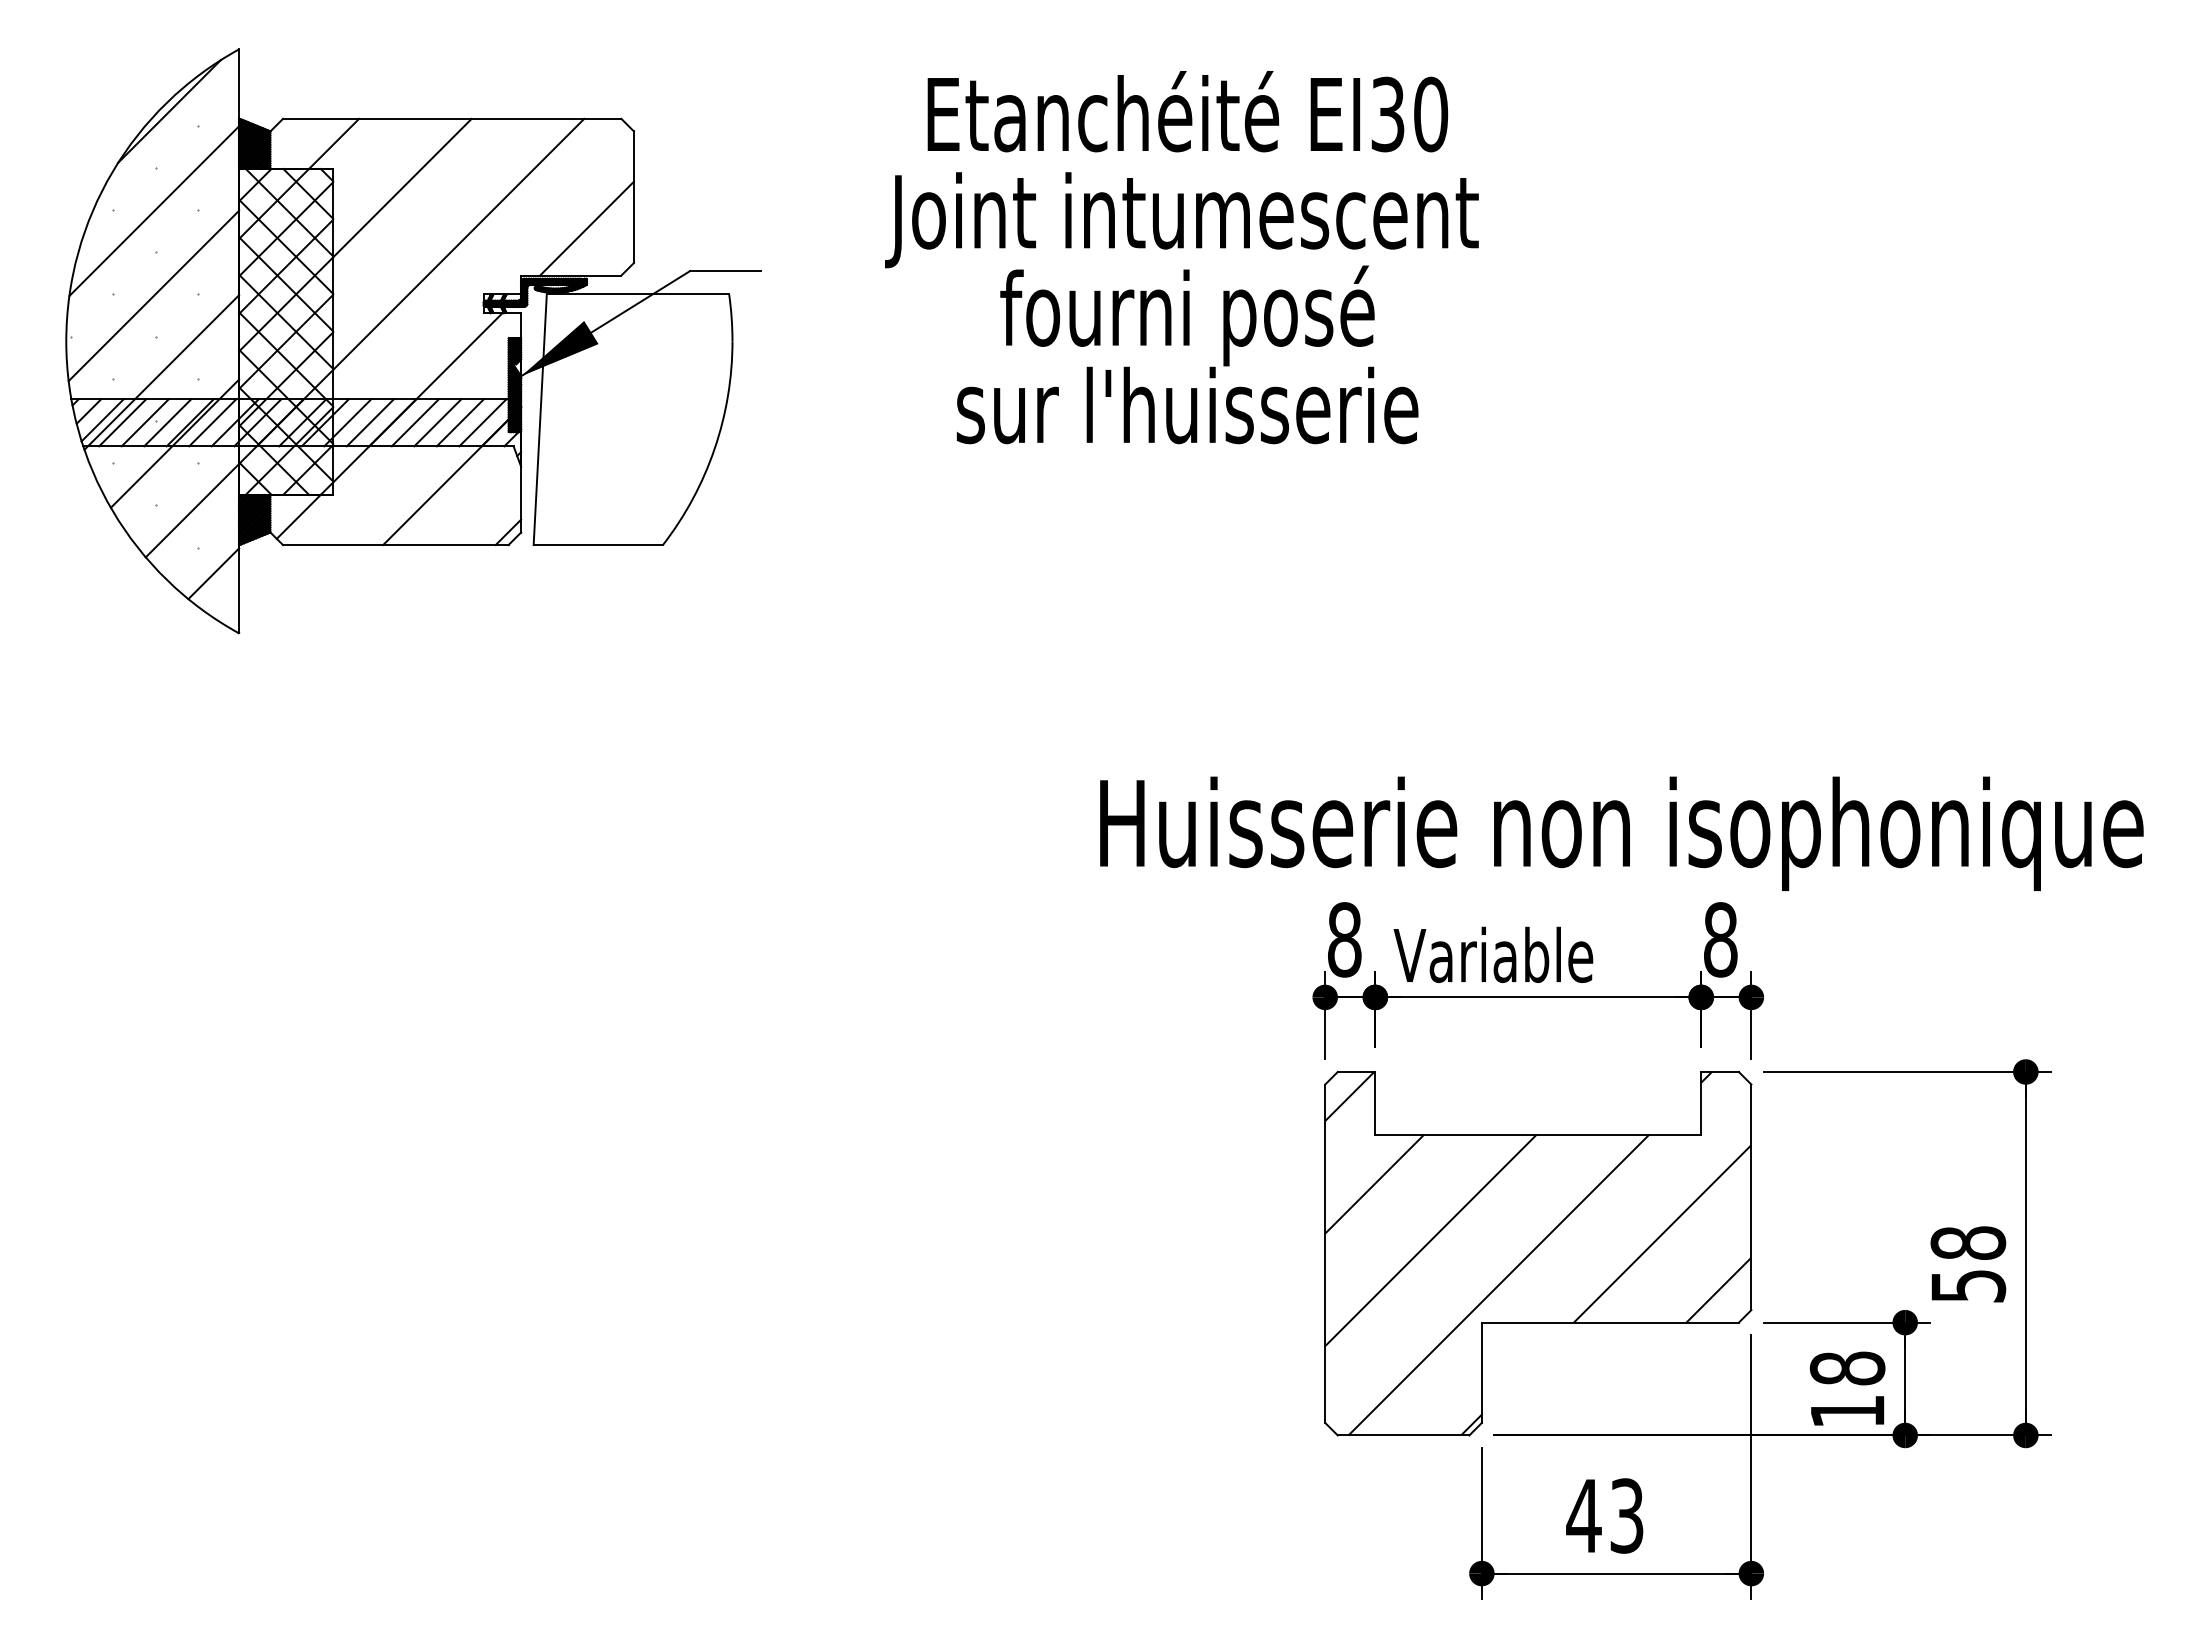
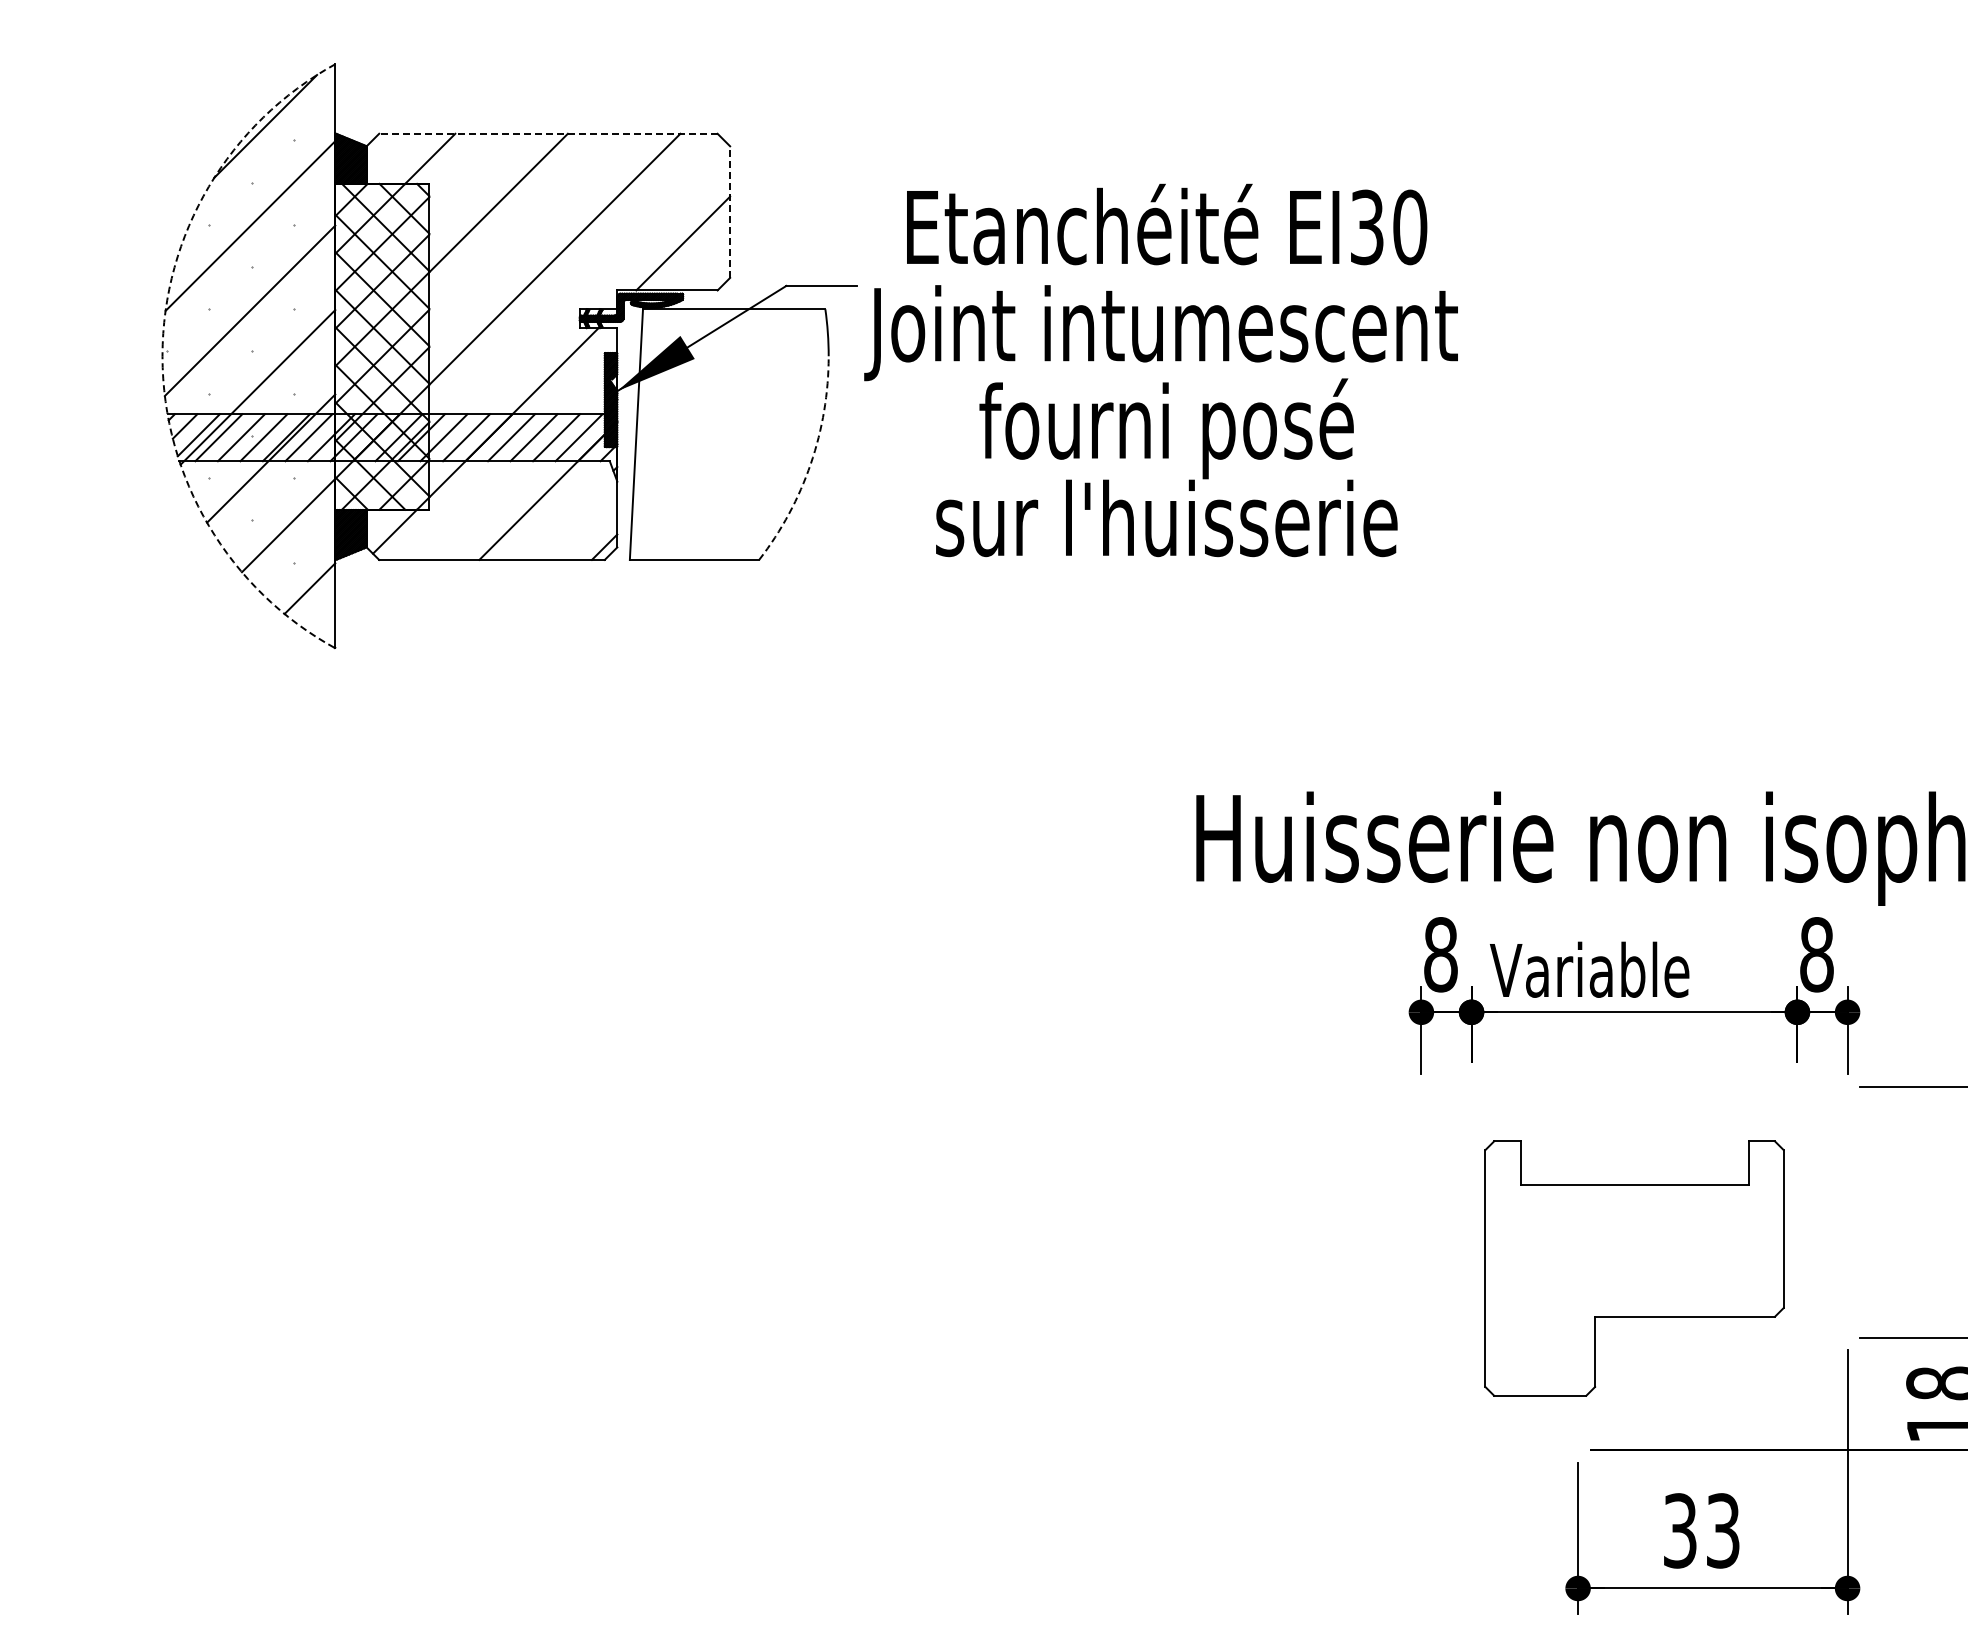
line: (451, 118) -> (547, 133), solid -> dashed
line: (633, 197) -> (729, 212), solid -> dashed
text: (1181, 257) -> (1160, 370), moved
arc: (66, 341) -> (162, 356), solid -> dashed
arc: (714, 448) -> (810, 463), solid -> dashed
part: (1538, 1253) -> (1634, 1268), size x0.7
text: (1583, 1515) -> (1679, 1530), 43 -> 33

